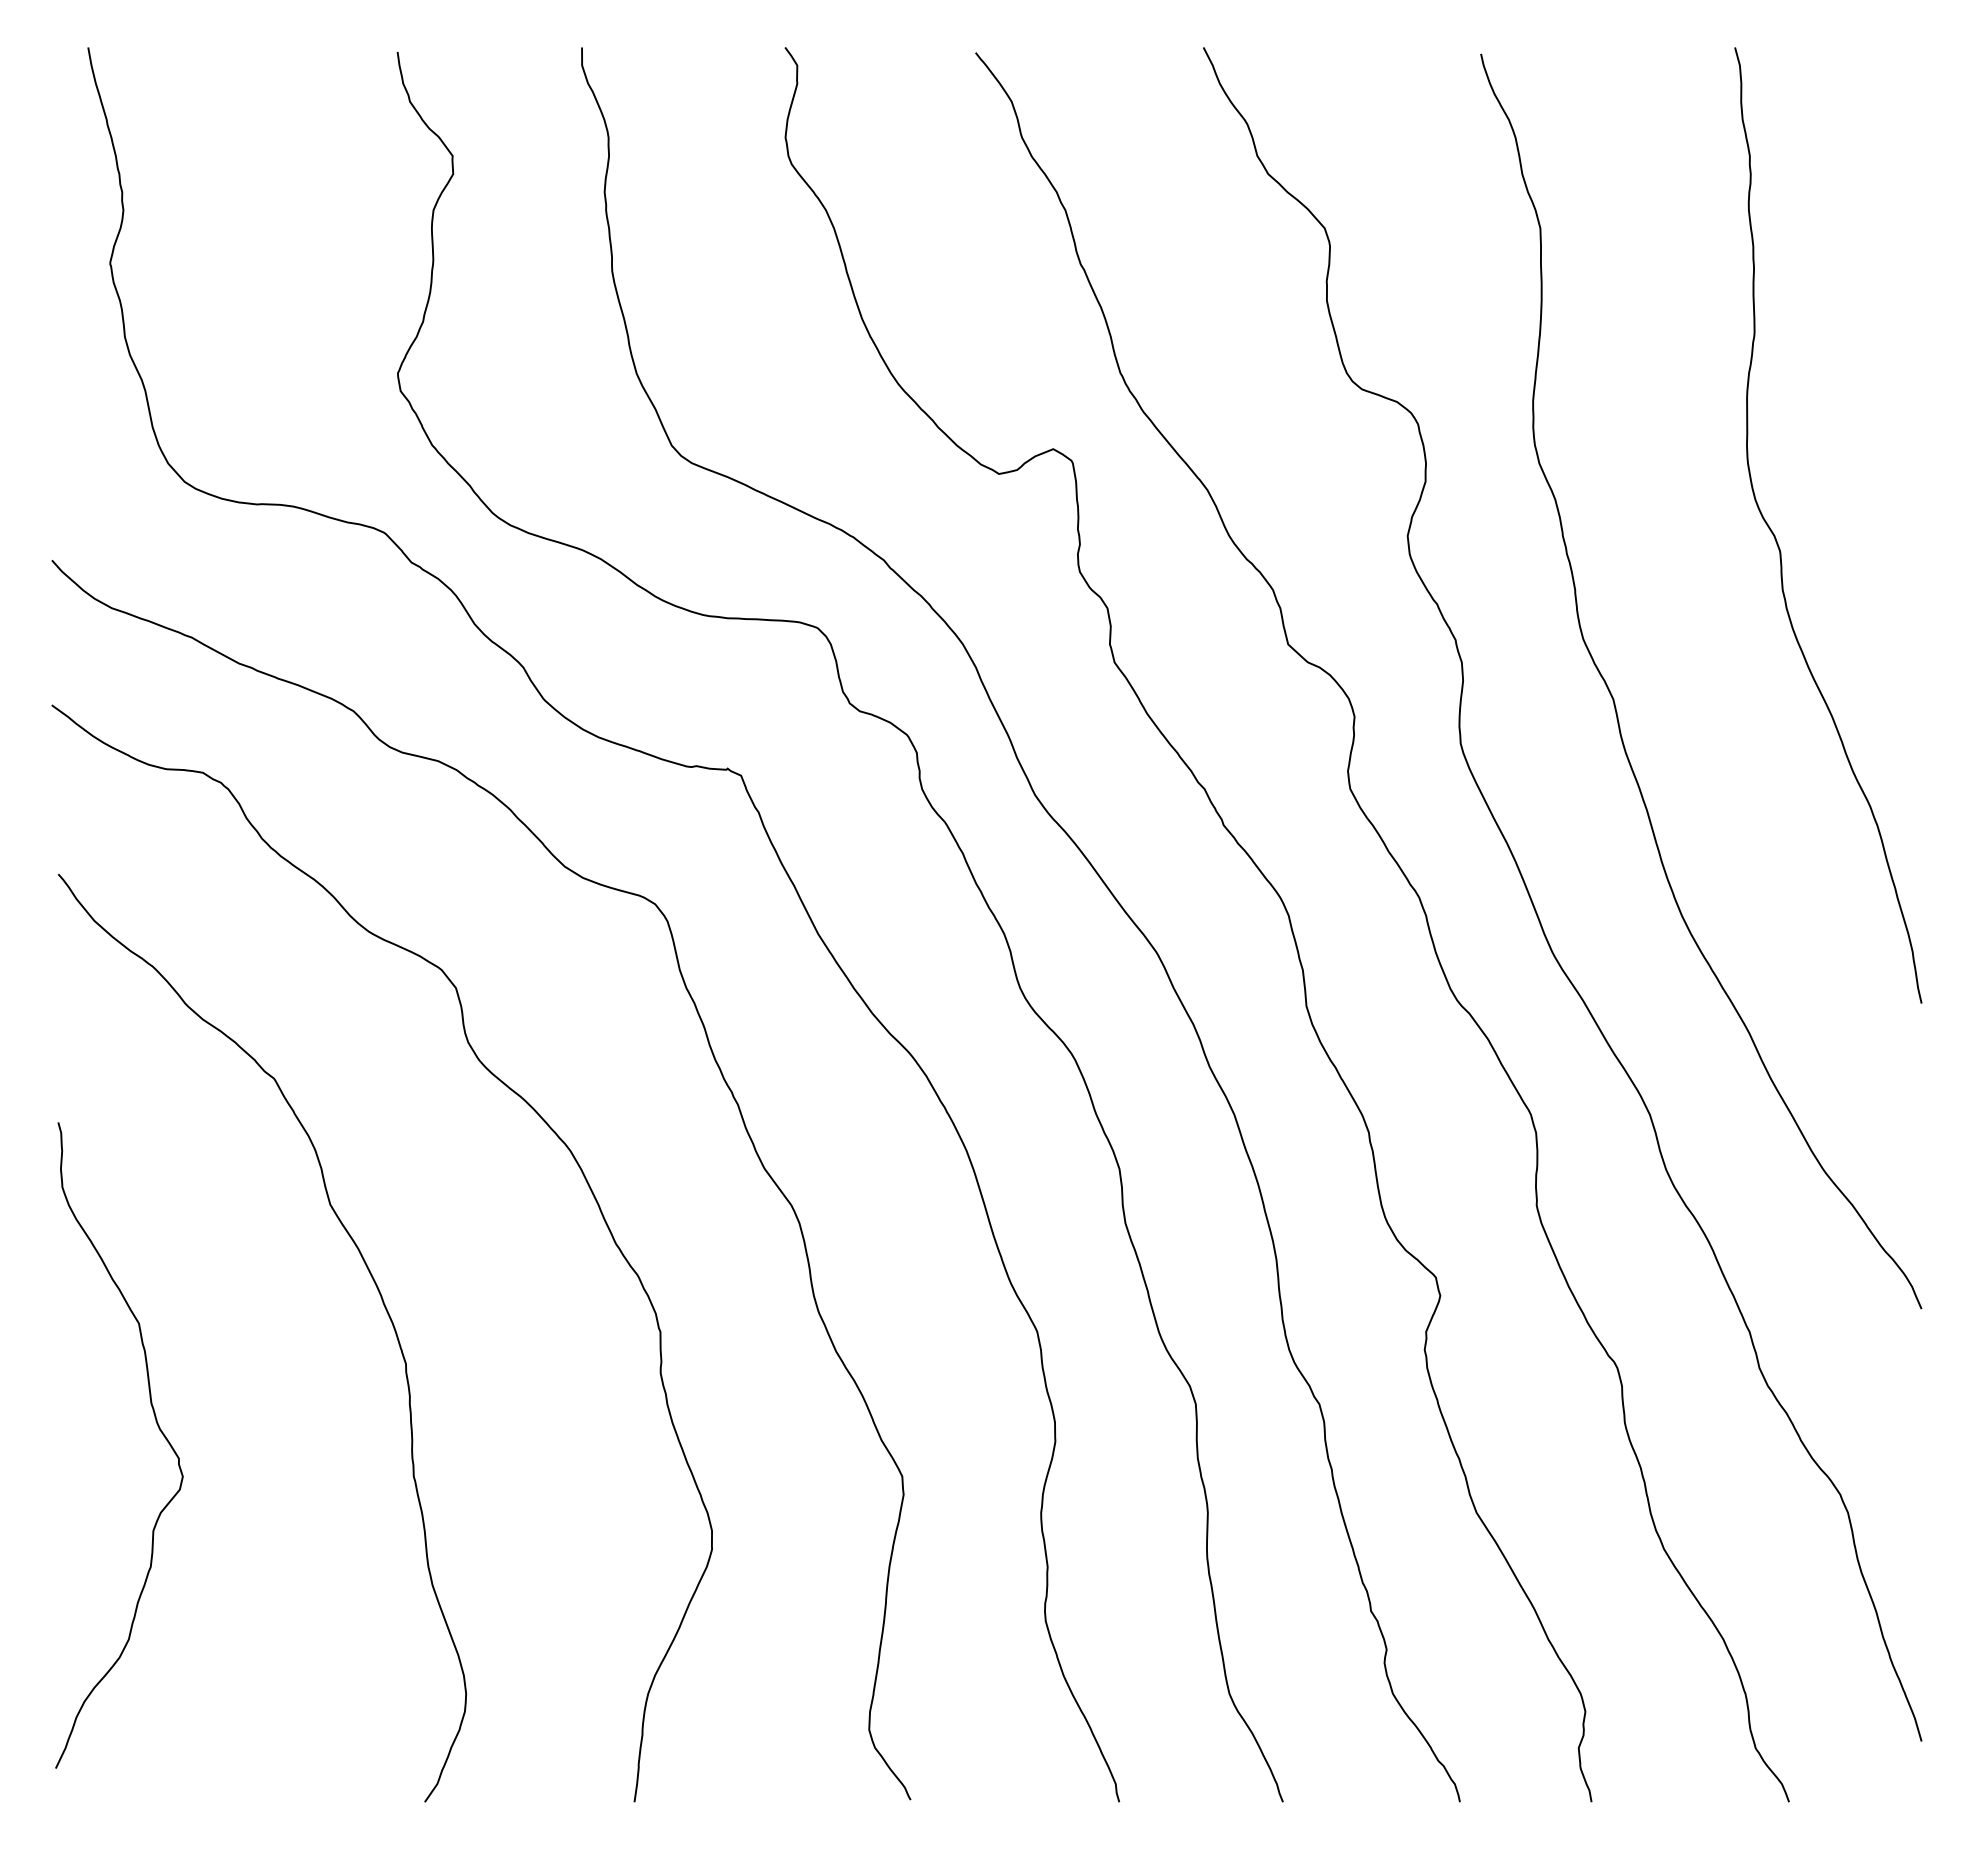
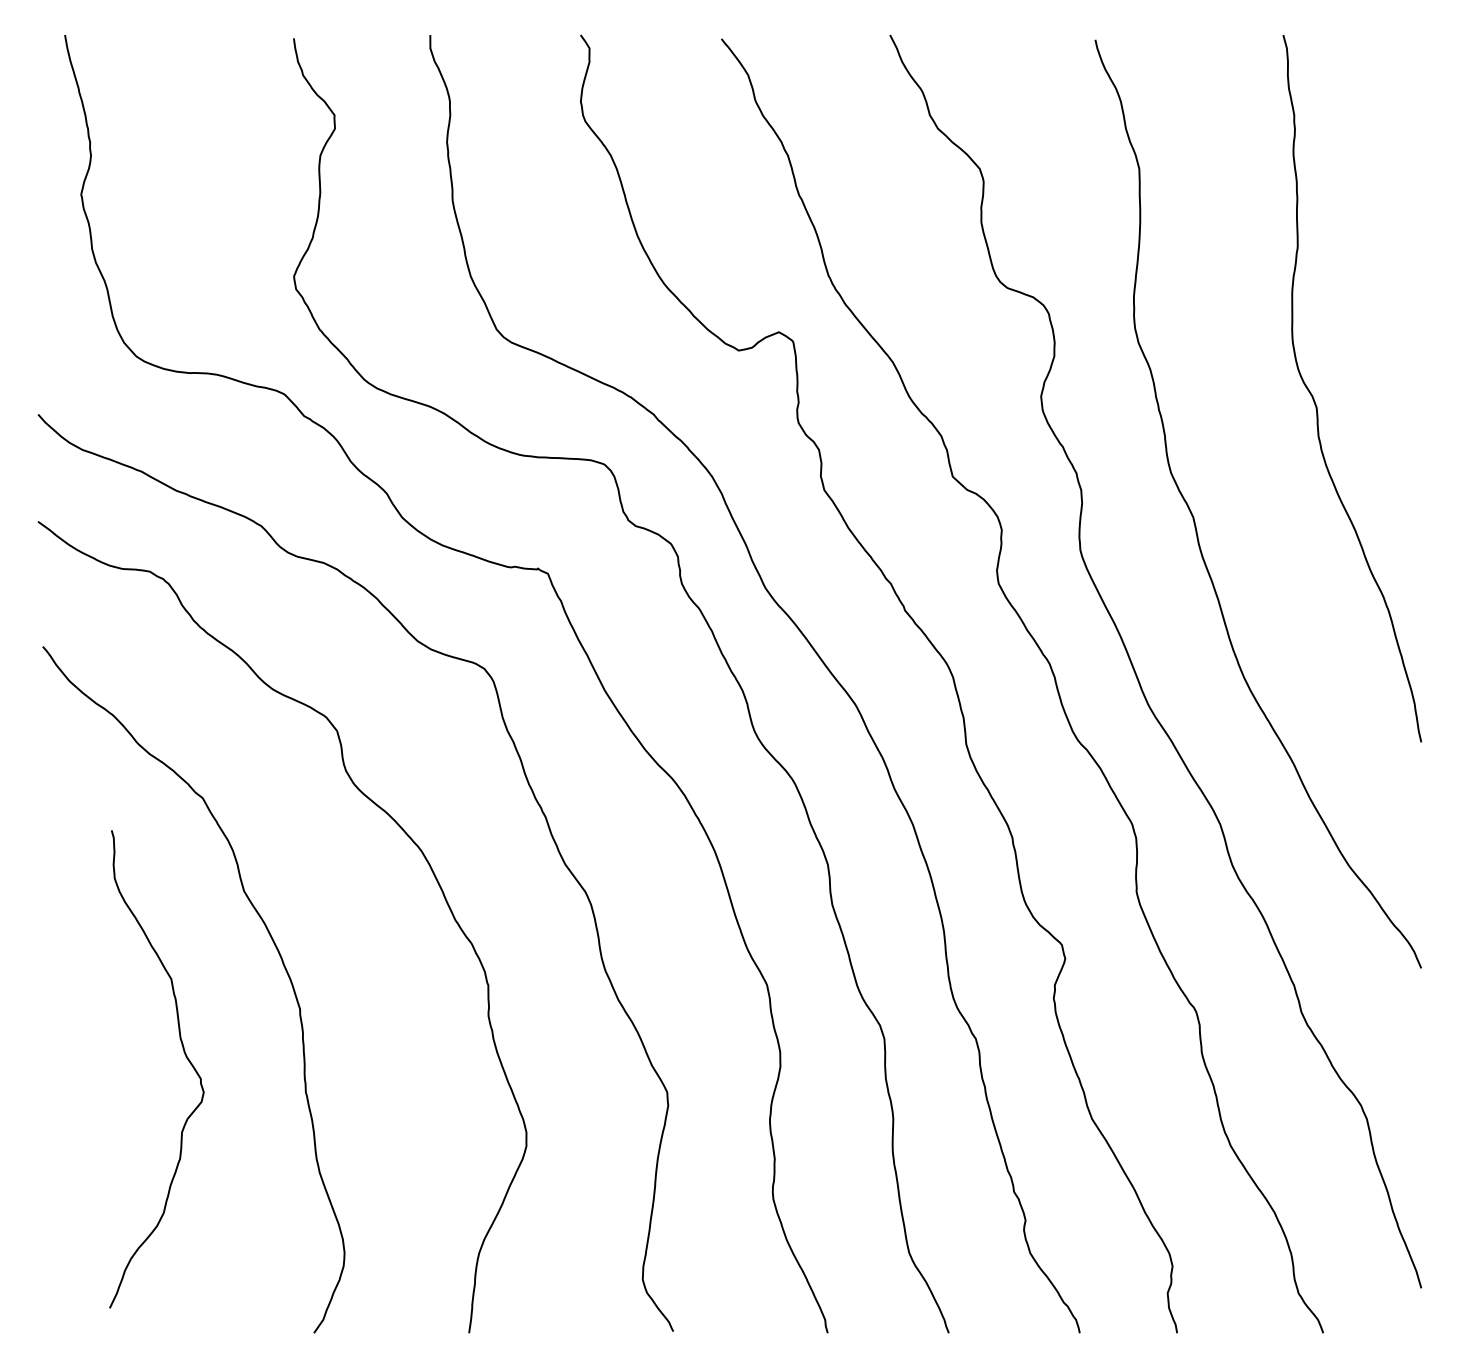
curve: (157, 1426) -> (185, 1055), moved

